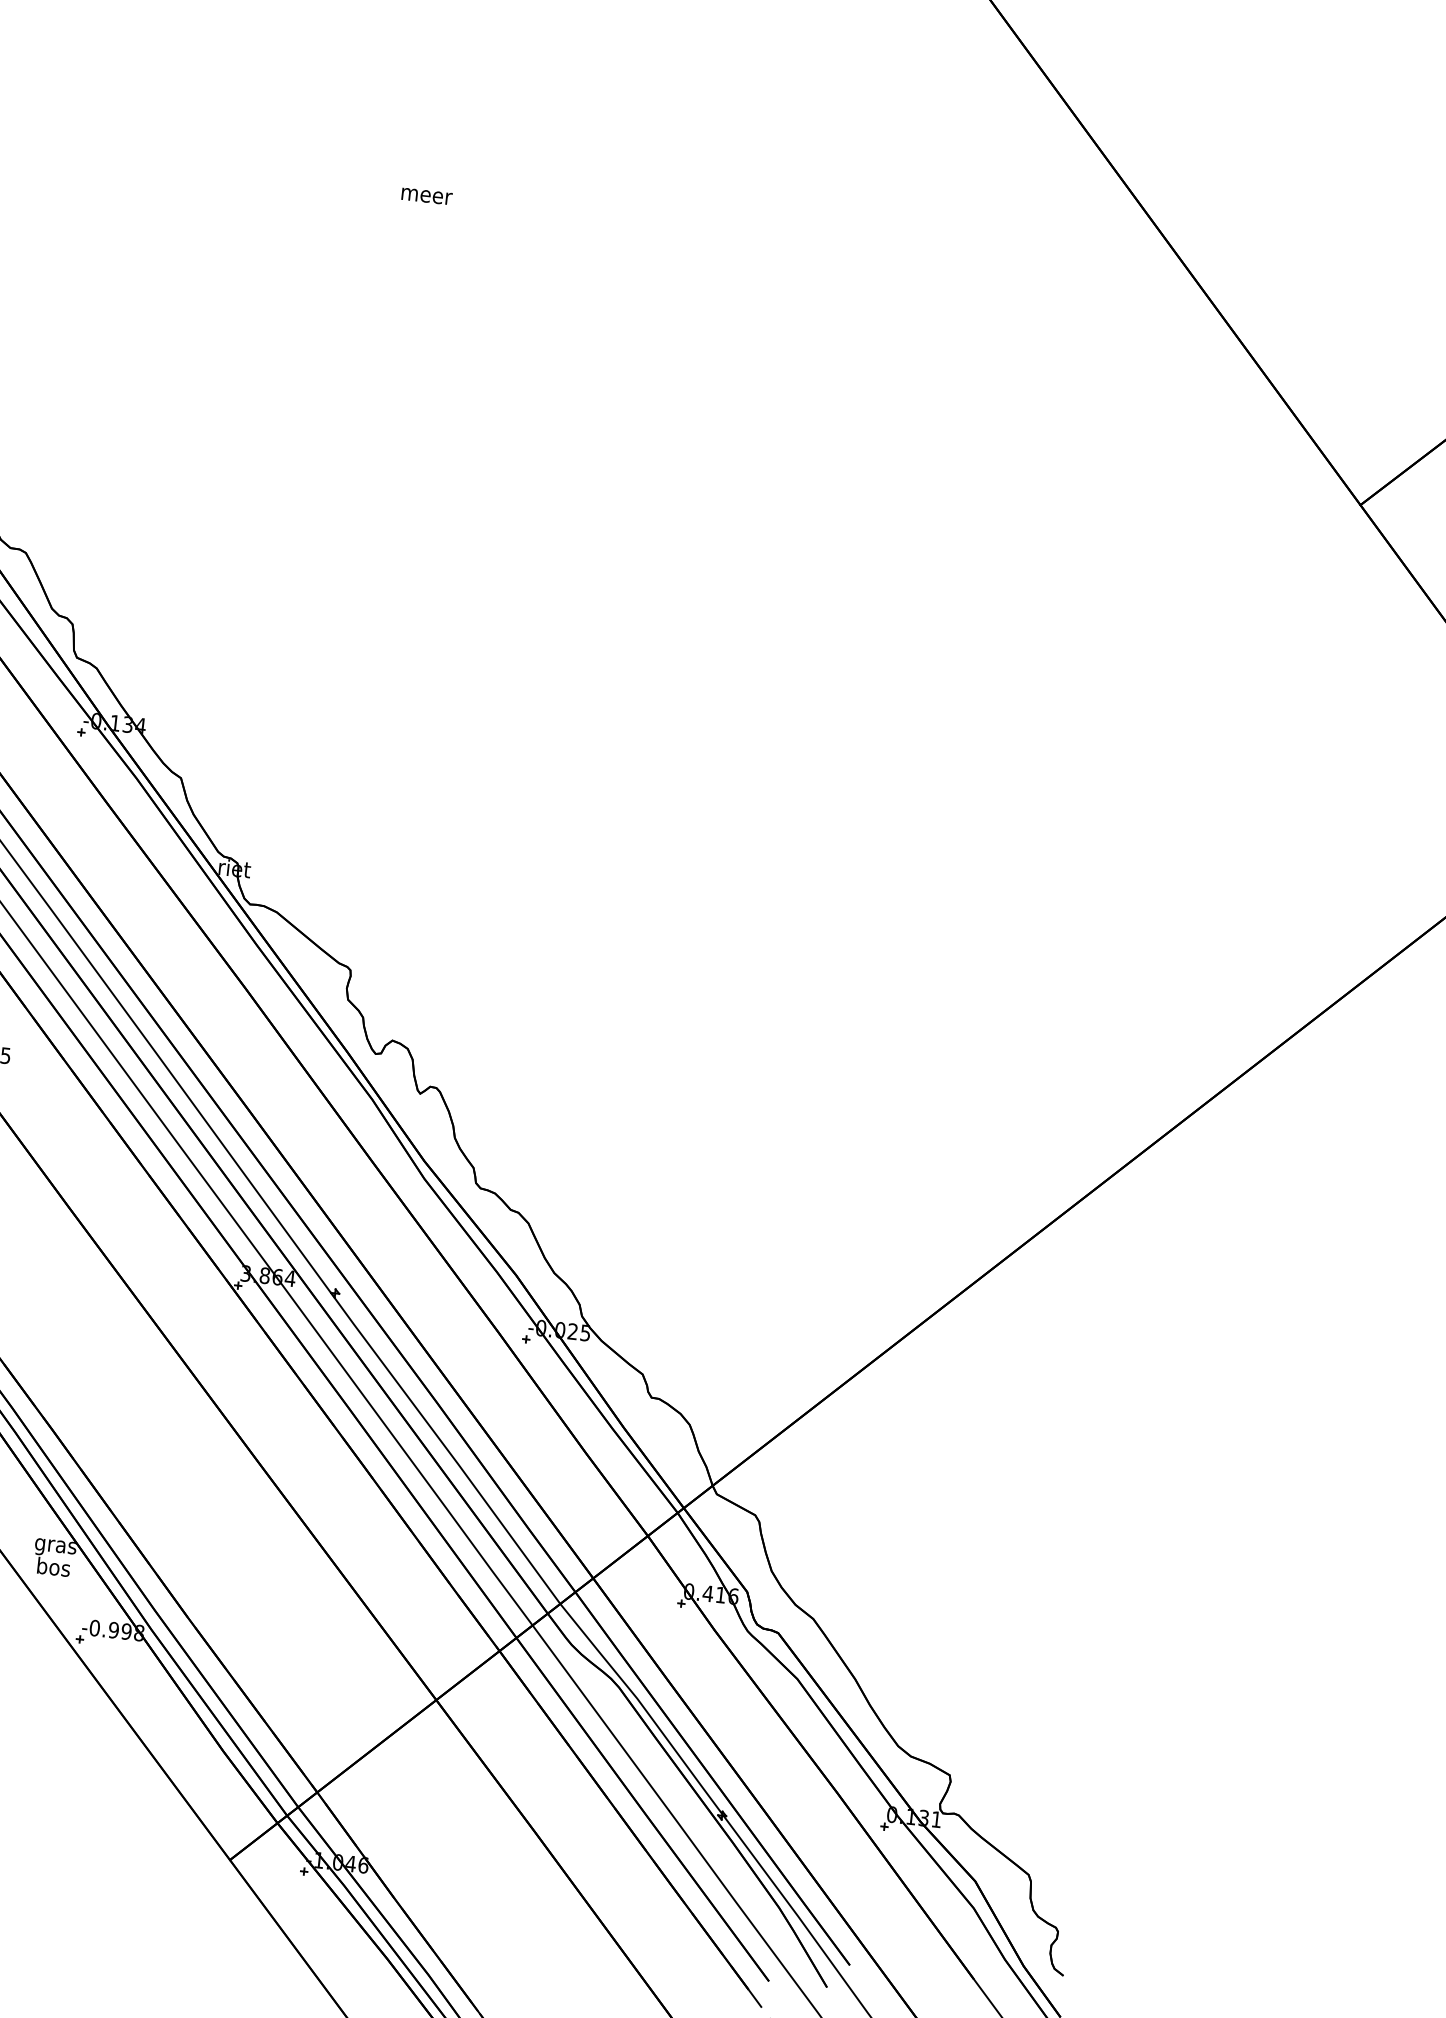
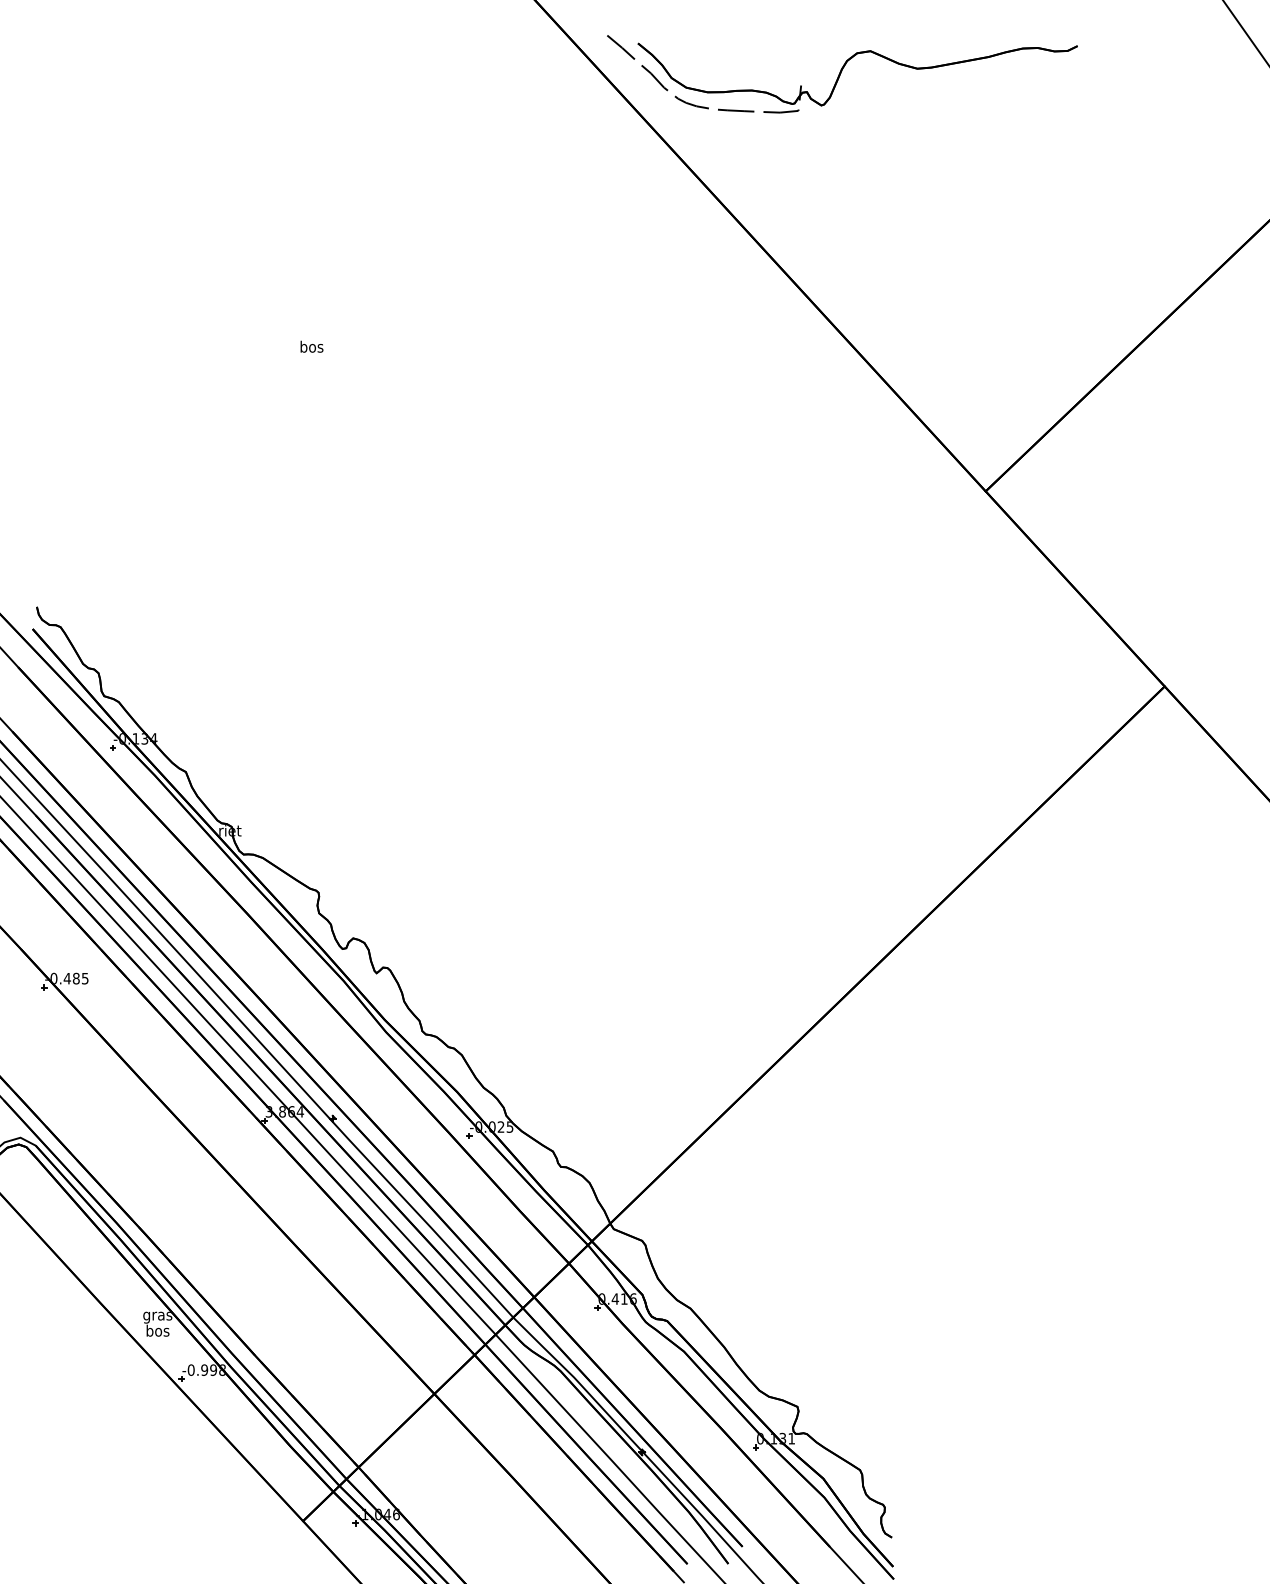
text: (427, 193) -> (312, 346), meer -> bos

